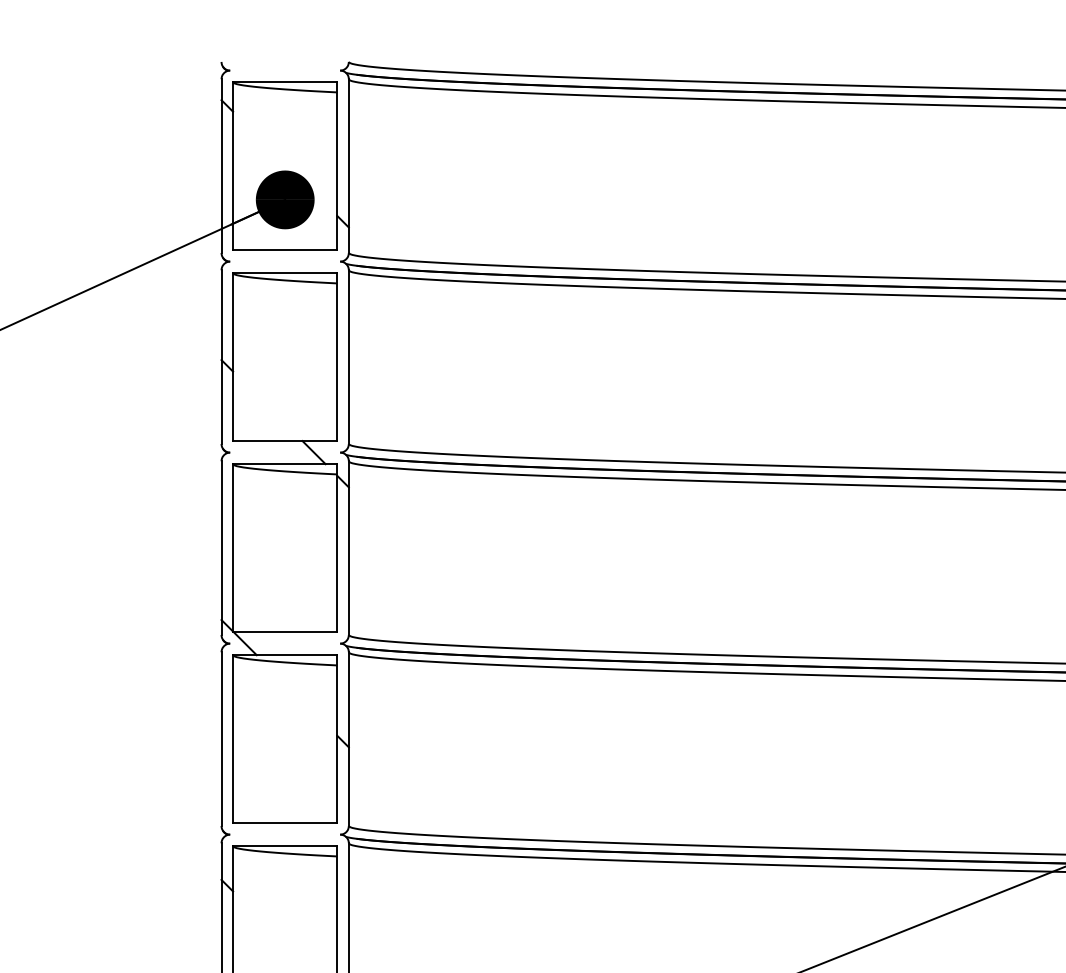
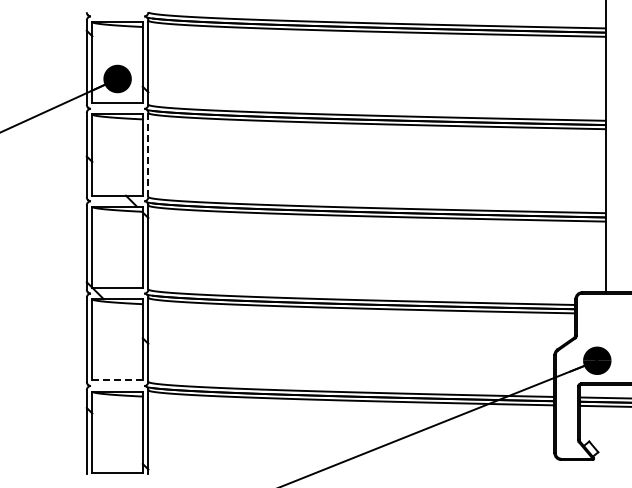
line: (349, 358) -> (148, 155), solid -> dashed
line: (284, 823) -> (117, 380), solid -> dashed

